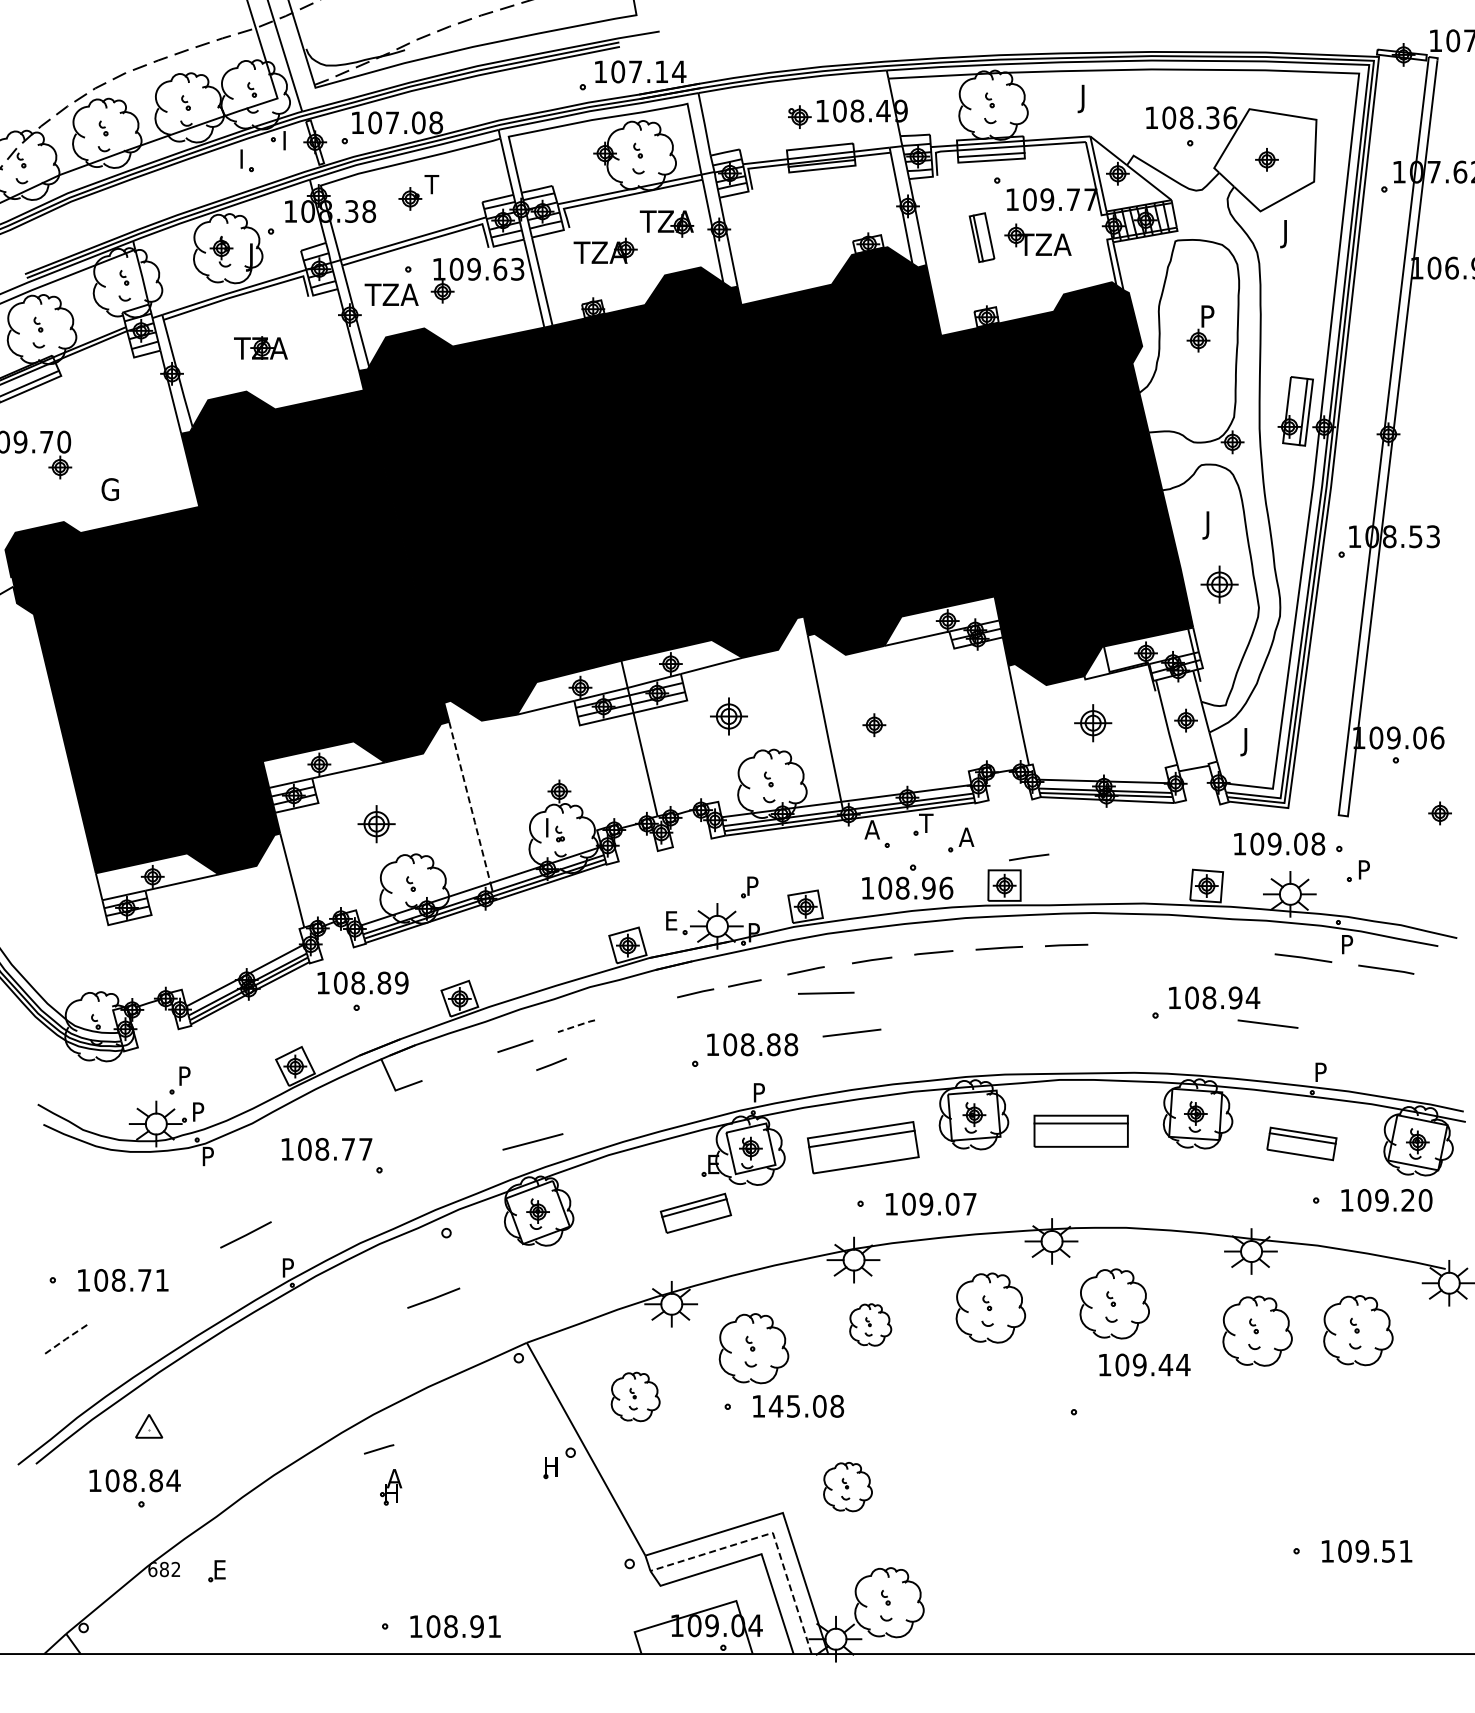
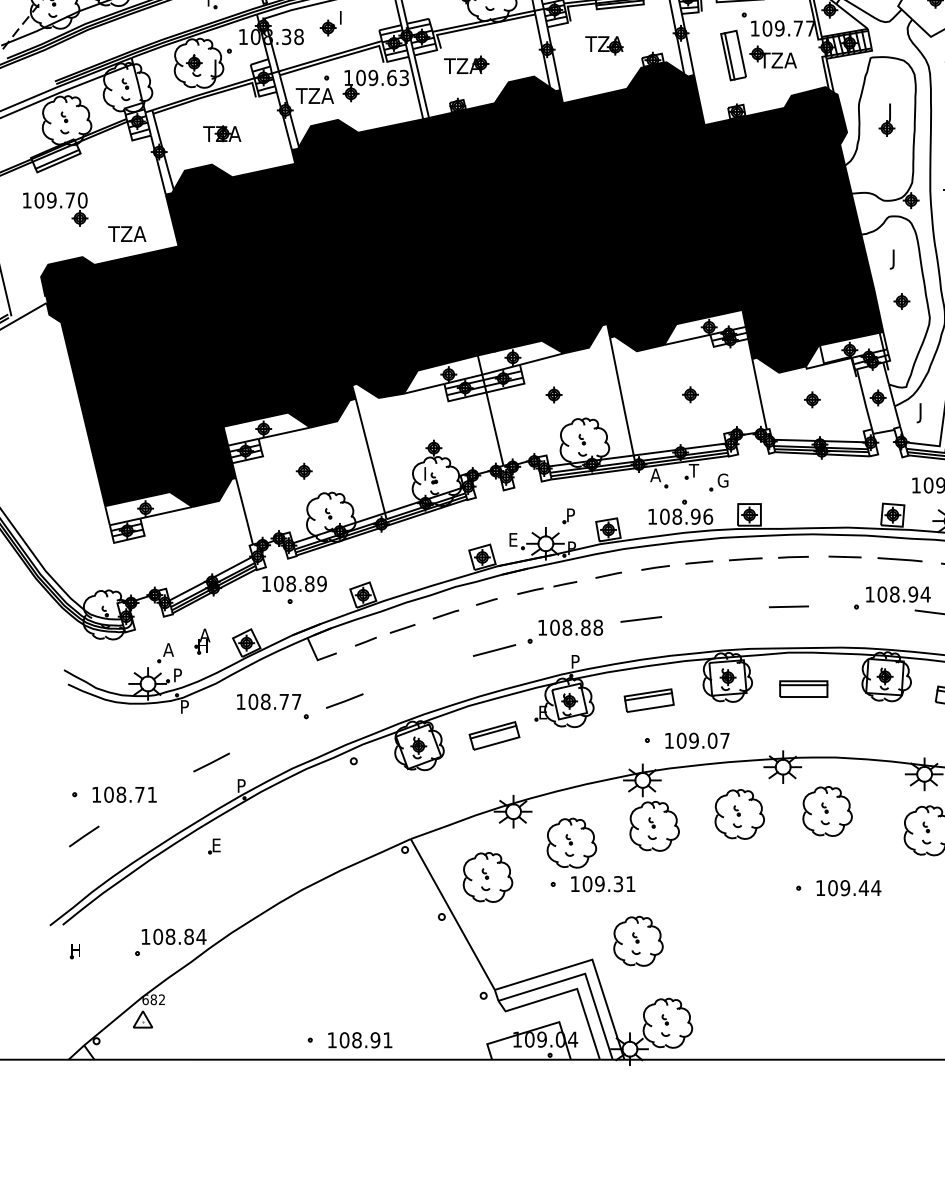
text: (431, 184) -> (343, 17), T -> I
part: (666, 223) -> (604, 45), moved
part: (981, 237) -> (733, 55), size x1.43
text: (1205, 318) -> (891, 112), P -> J
text: (126, 489) -> (126, 234), G -> TZA
part: (1219, 584) -> (901, 301), size x0.62
part: (728, 716) -> (553, 395), size x0.62
part: (1093, 723) -> (812, 399), size x0.62
part: (874, 724) -> (690, 394), moved
line: (470, 803) -> (370, 456), dashed -> solid
part: (376, 823) -> (304, 470), size x0.62
text: (966, 837) -> (722, 480), A -> G
line: (1029, 857) -> (767, 494), removed
line: (1139, 944) -> (845, 556), added
line: (1216, 948) -> (899, 559), added
line: (826, 992) -> (789, 606), moved
line: (576, 1025) -> (445, 614), dashed -> solid
line: (551, 1063) -> (365, 641), moved
text: (184, 1075) -> (168, 649), P -> A
part: (1080, 1131) -> (803, 689), size x0.71
line: (532, 1141) -> (494, 650), moved
part: (862, 1147) -> (648, 700), size x0.62
part: (695, 1212) -> (494, 735), moved
line: (433, 1297) -> (344, 700), moved
part: (870, 1324) -> (654, 826), size x1.67
line: (66, 1338) -> (84, 835), dashed -> solid
text: (1144, 1364) -> (848, 887), moved
part: (635, 1396) -> (487, 877), size x1.43
text: (806, 1405) -> (609, 883), 145.08 -> 109.31
part: (149, 1426) -> (143, 1019), moved
line: (379, 1449) -> (487, 602), moved
part: (550, 1468) -> (75, 951), moved
text: (134, 1480) -> (173, 936), moved
part: (847, 1486) -> (638, 940), size x1.43
part: (391, 1487) -> (202, 641), moved
line: (772, 1532) -> (584, 973), dashed -> solid
part: (216, 1571) -> (214, 846), moved

